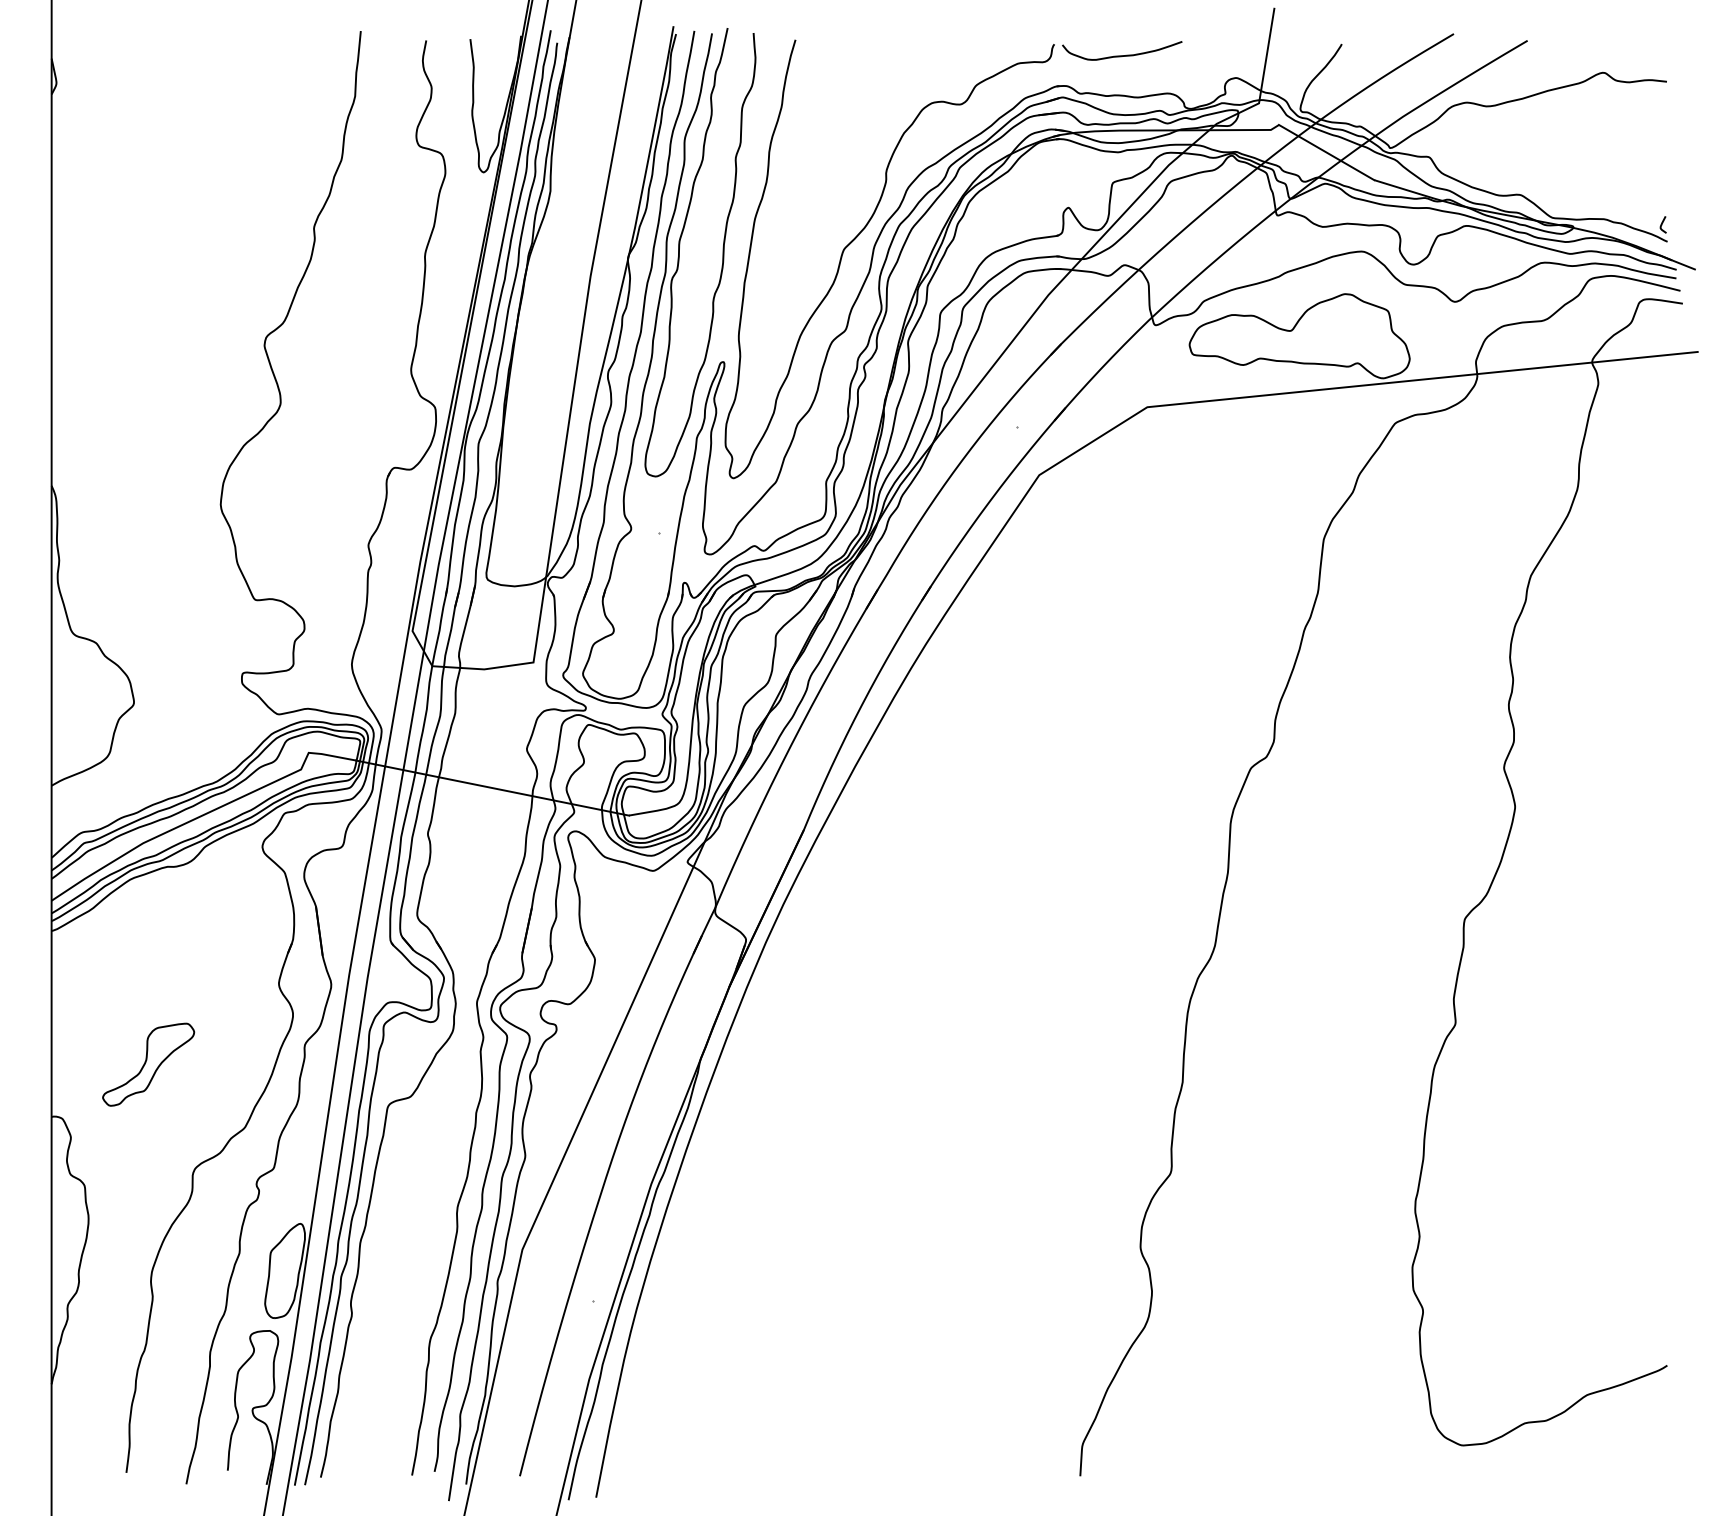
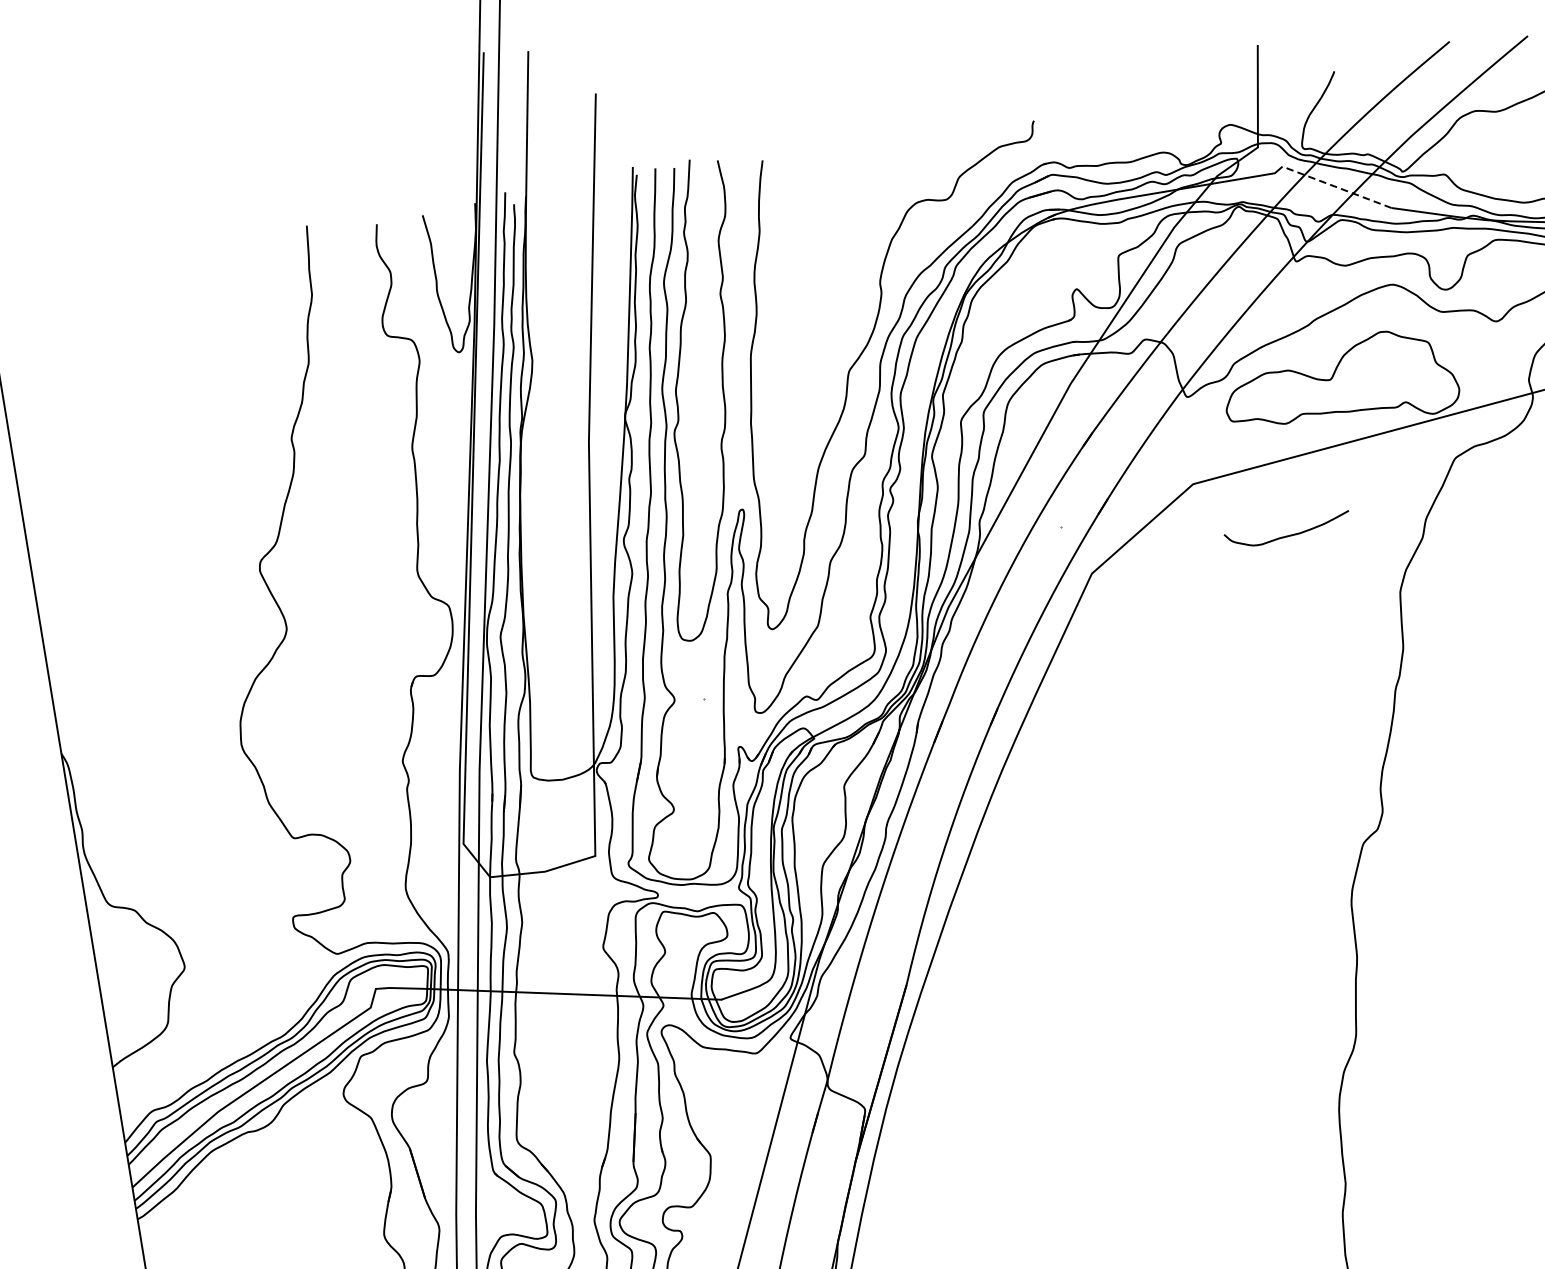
curve: (1122, 55) -> (1288, 535), moved
line: (1326, 152) -> (1336, 187), solid -> dashed

